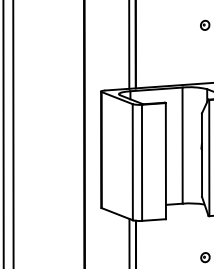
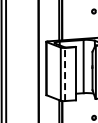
line: (143, 162) -> (65, 74), solid -> dashed

